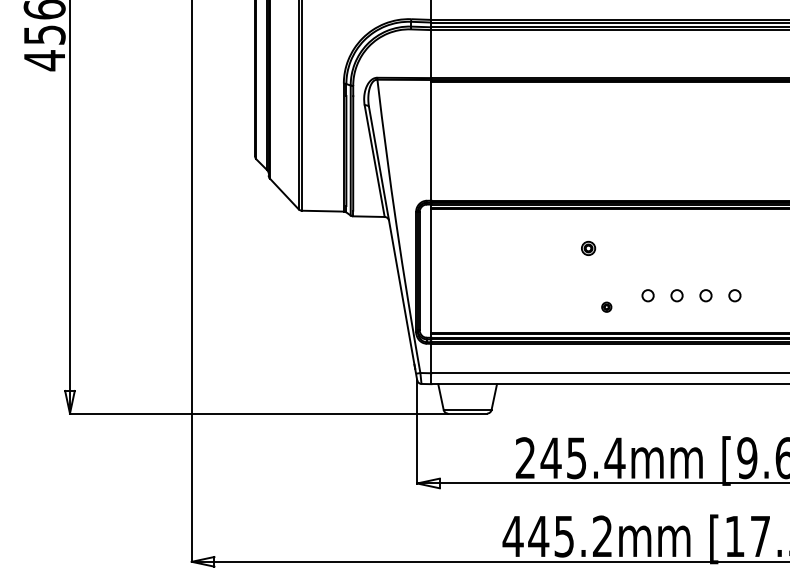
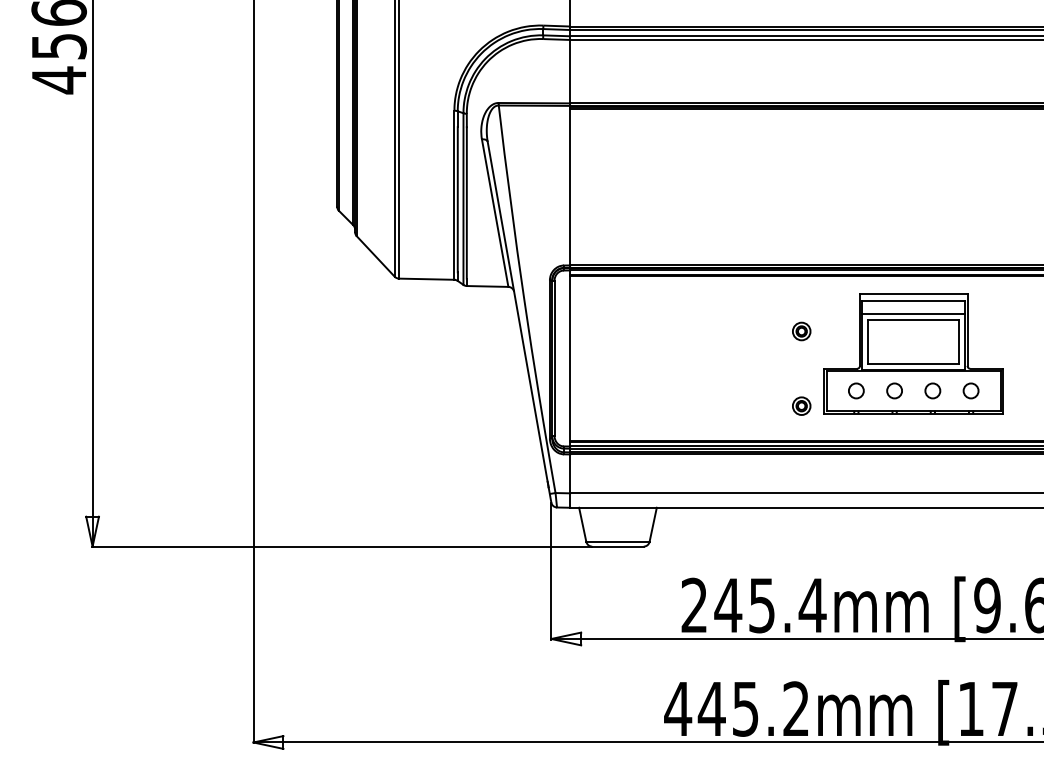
part: (588, 248) -> (801, 331), moved
part: (691, 267) -> (913, 353), added
part: (606, 306) -> (801, 405), size x1.43

